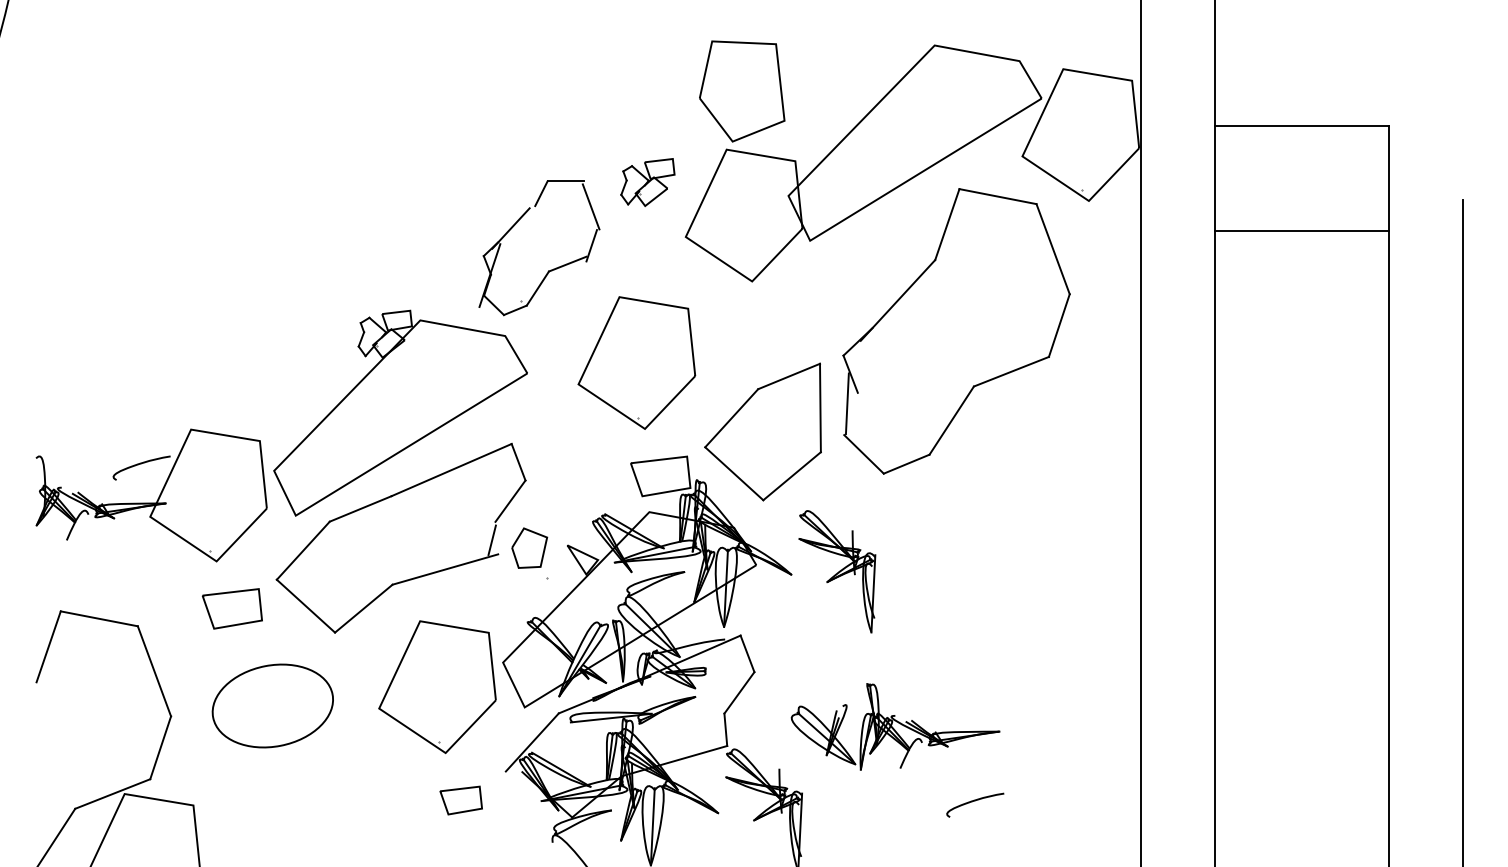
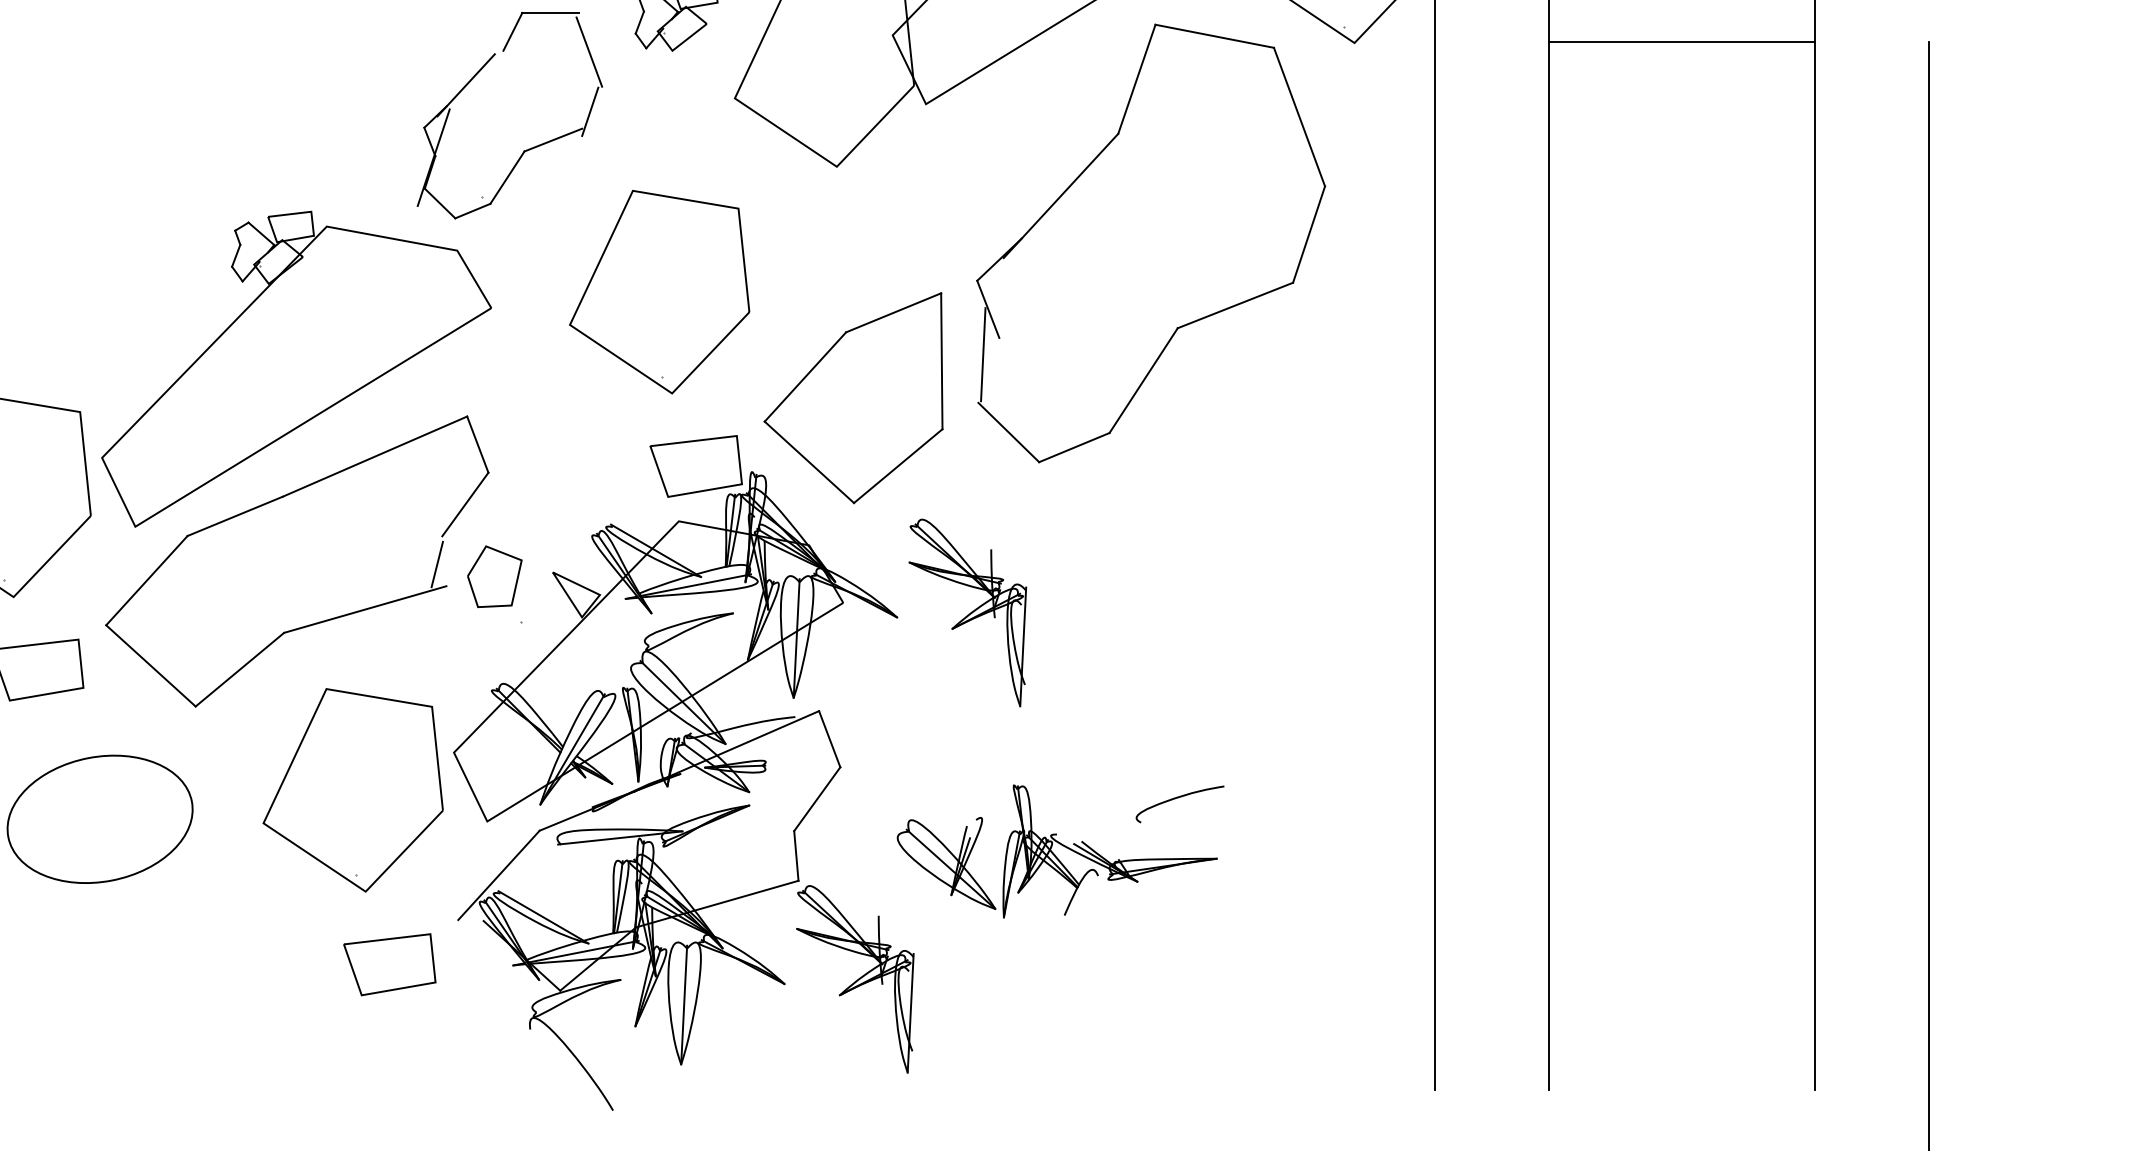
line: (1301, 231) -> (1681, 42), moved
part: (460, 800) -> (388, 964), size x1.43
curve: (975, 801) -> (1180, 798), moved

